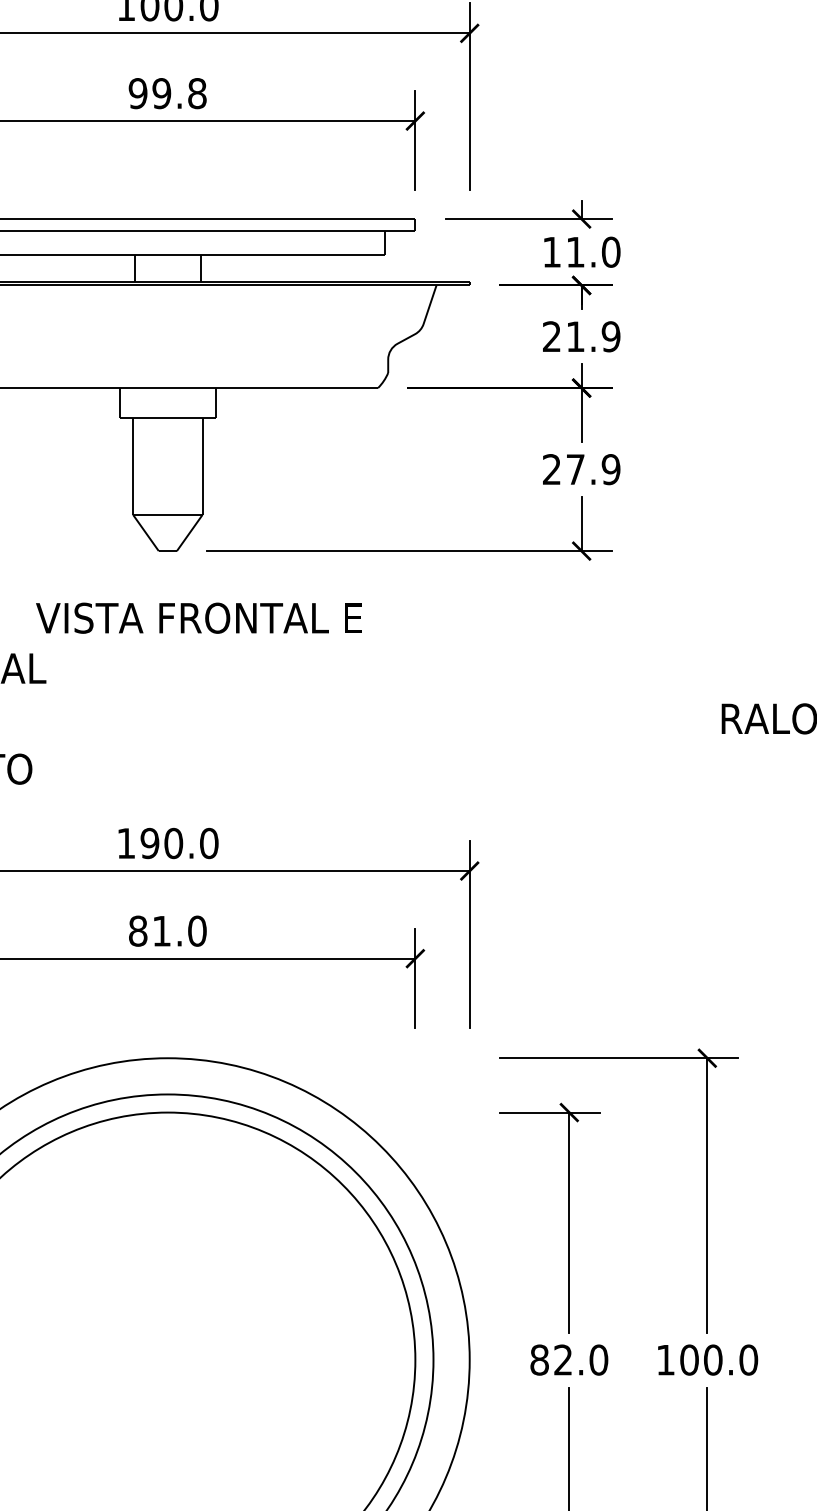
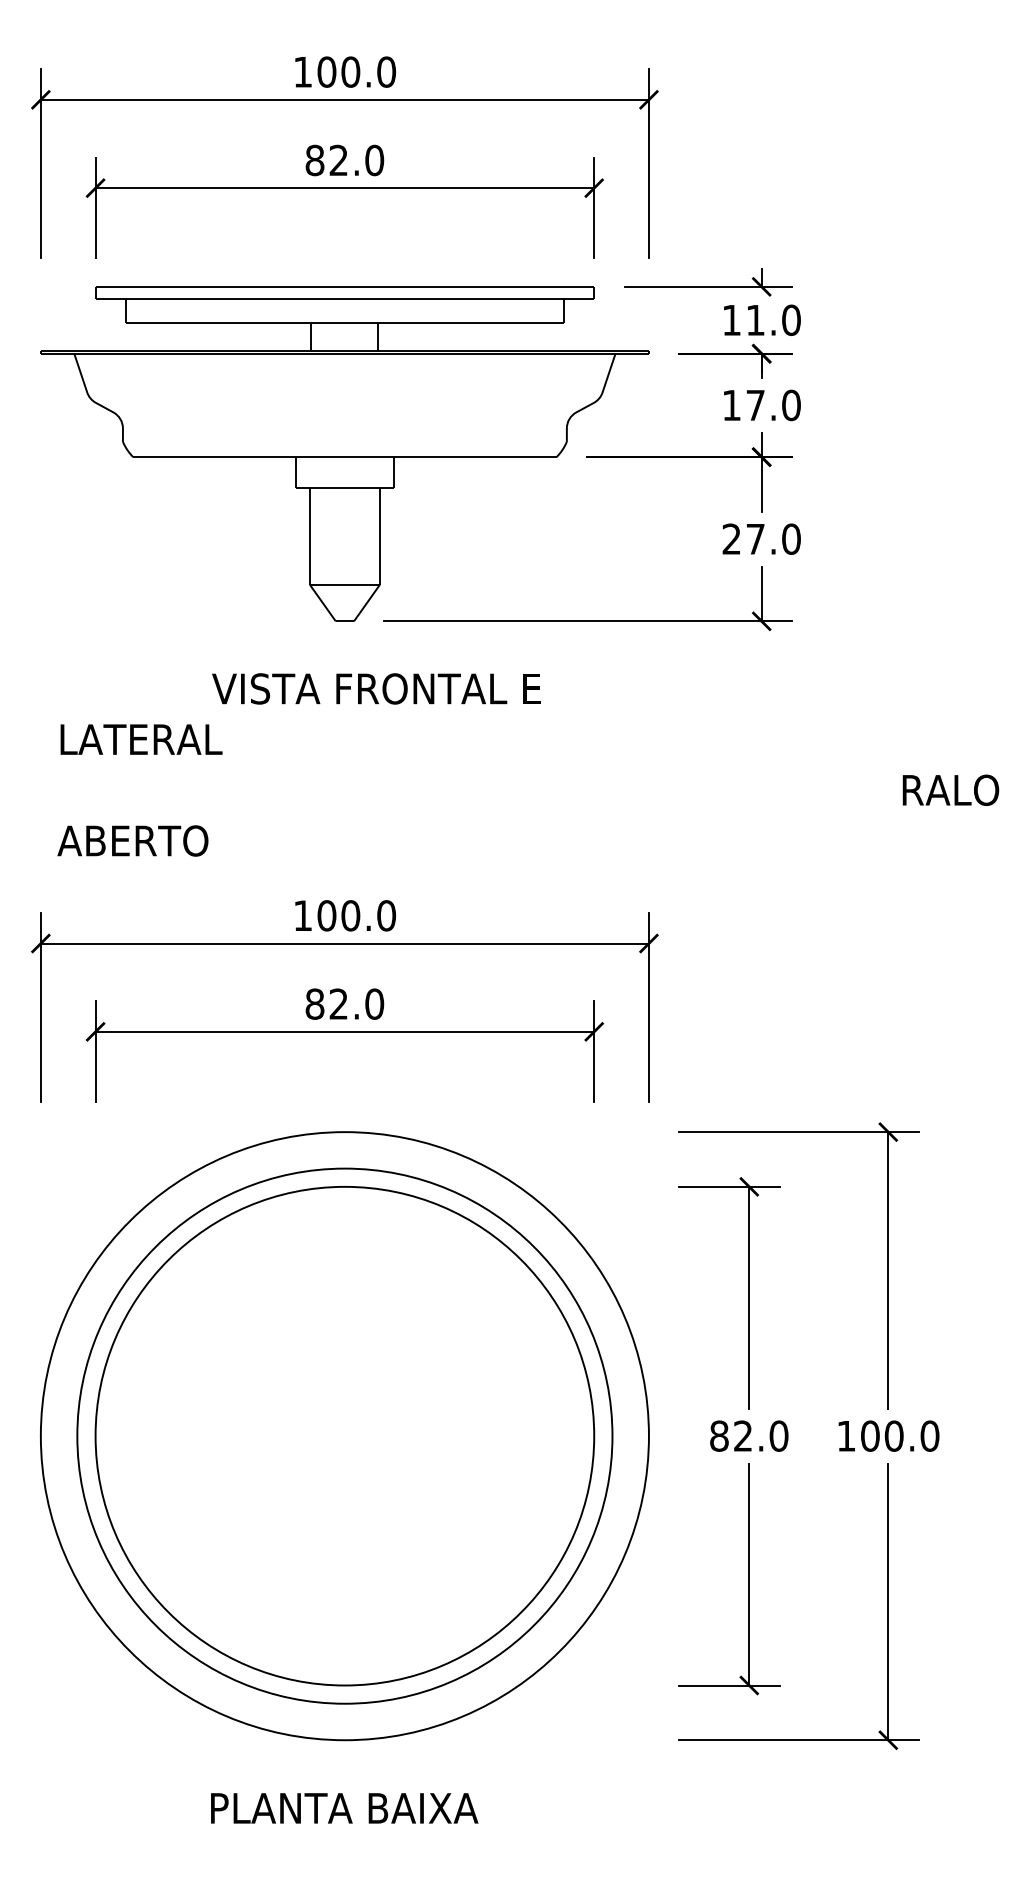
text: (167, 93) -> (344, 160), 99.8 -> 82.0
text: (581, 336) -> (761, 405), 21.9 -> 17.0
text: (611, 468) -> (791, 538), 27.9 -> 27.0
text: (149, 843) -> (326, 915), 190.0 -> 100.0
text: (161, 930) -> (338, 1003), 81.0 -> 82.0

